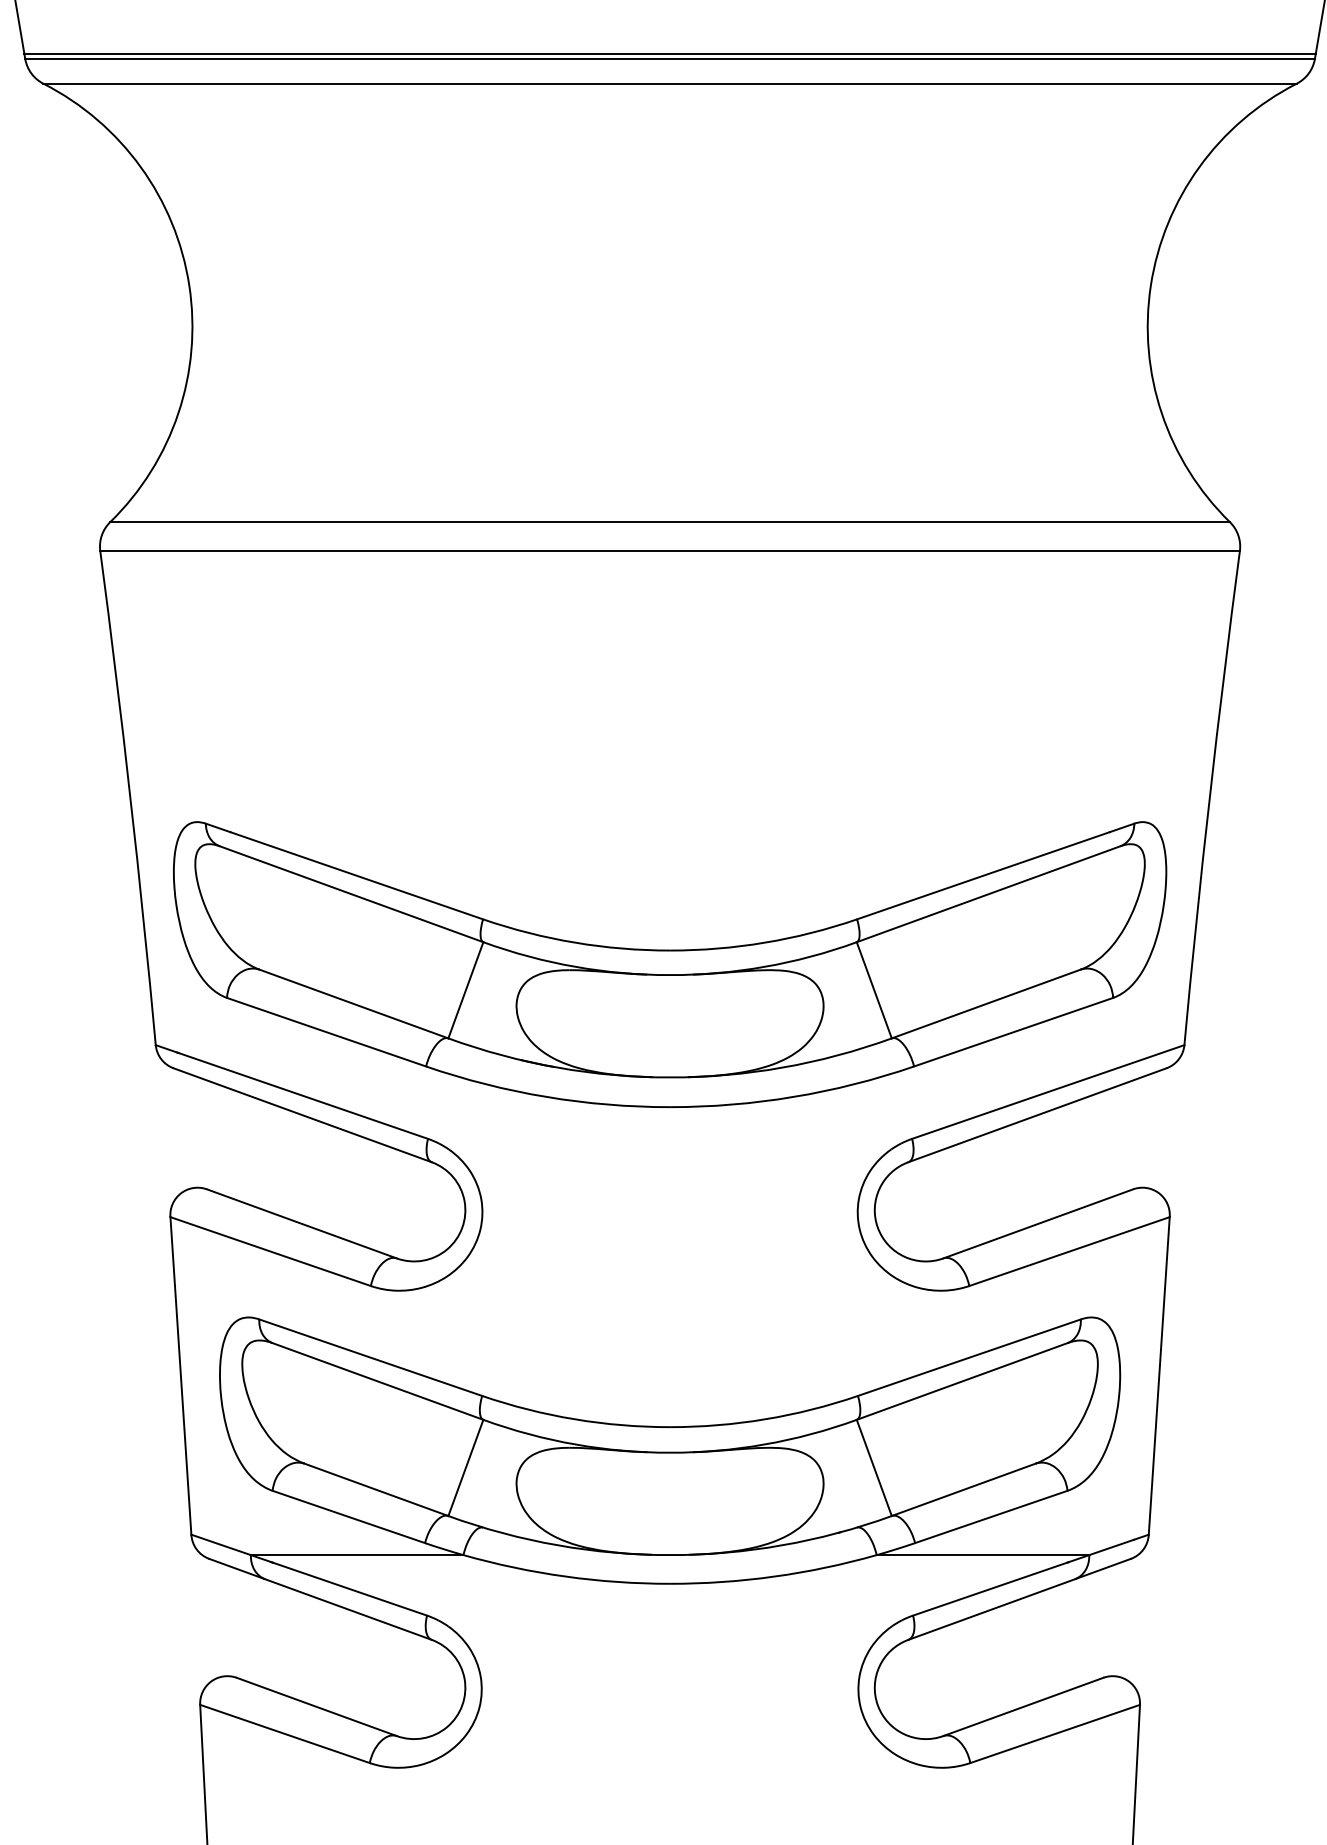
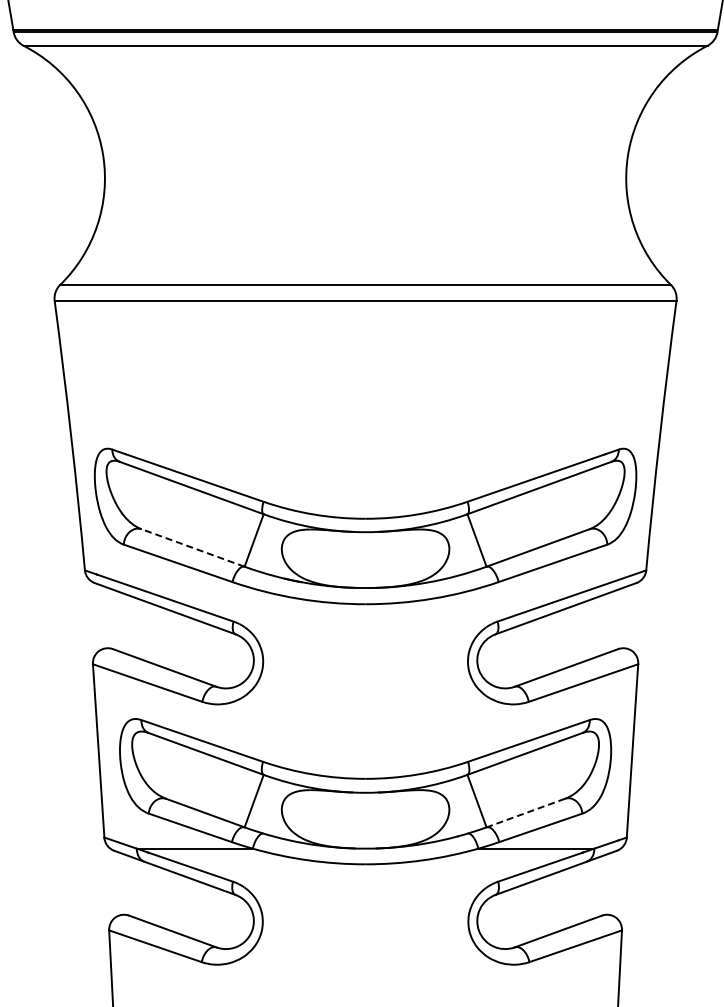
line: (354, 1003) -> (193, 547), solid -> dashed
line: (963, 1490) -> (525, 813), solid -> dashed

